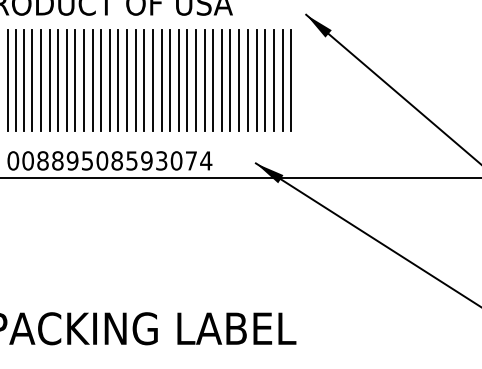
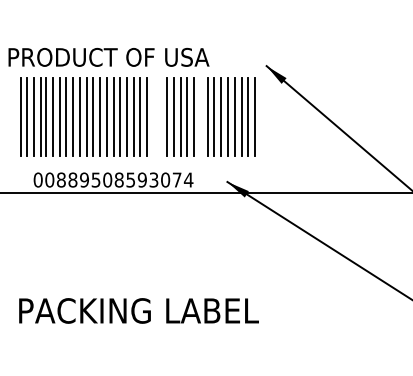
line: (161, 80) -> (153, 117), removed
line: (170, 80) -> (160, 117), removed
line: (221, 80) -> (200, 117), removed

